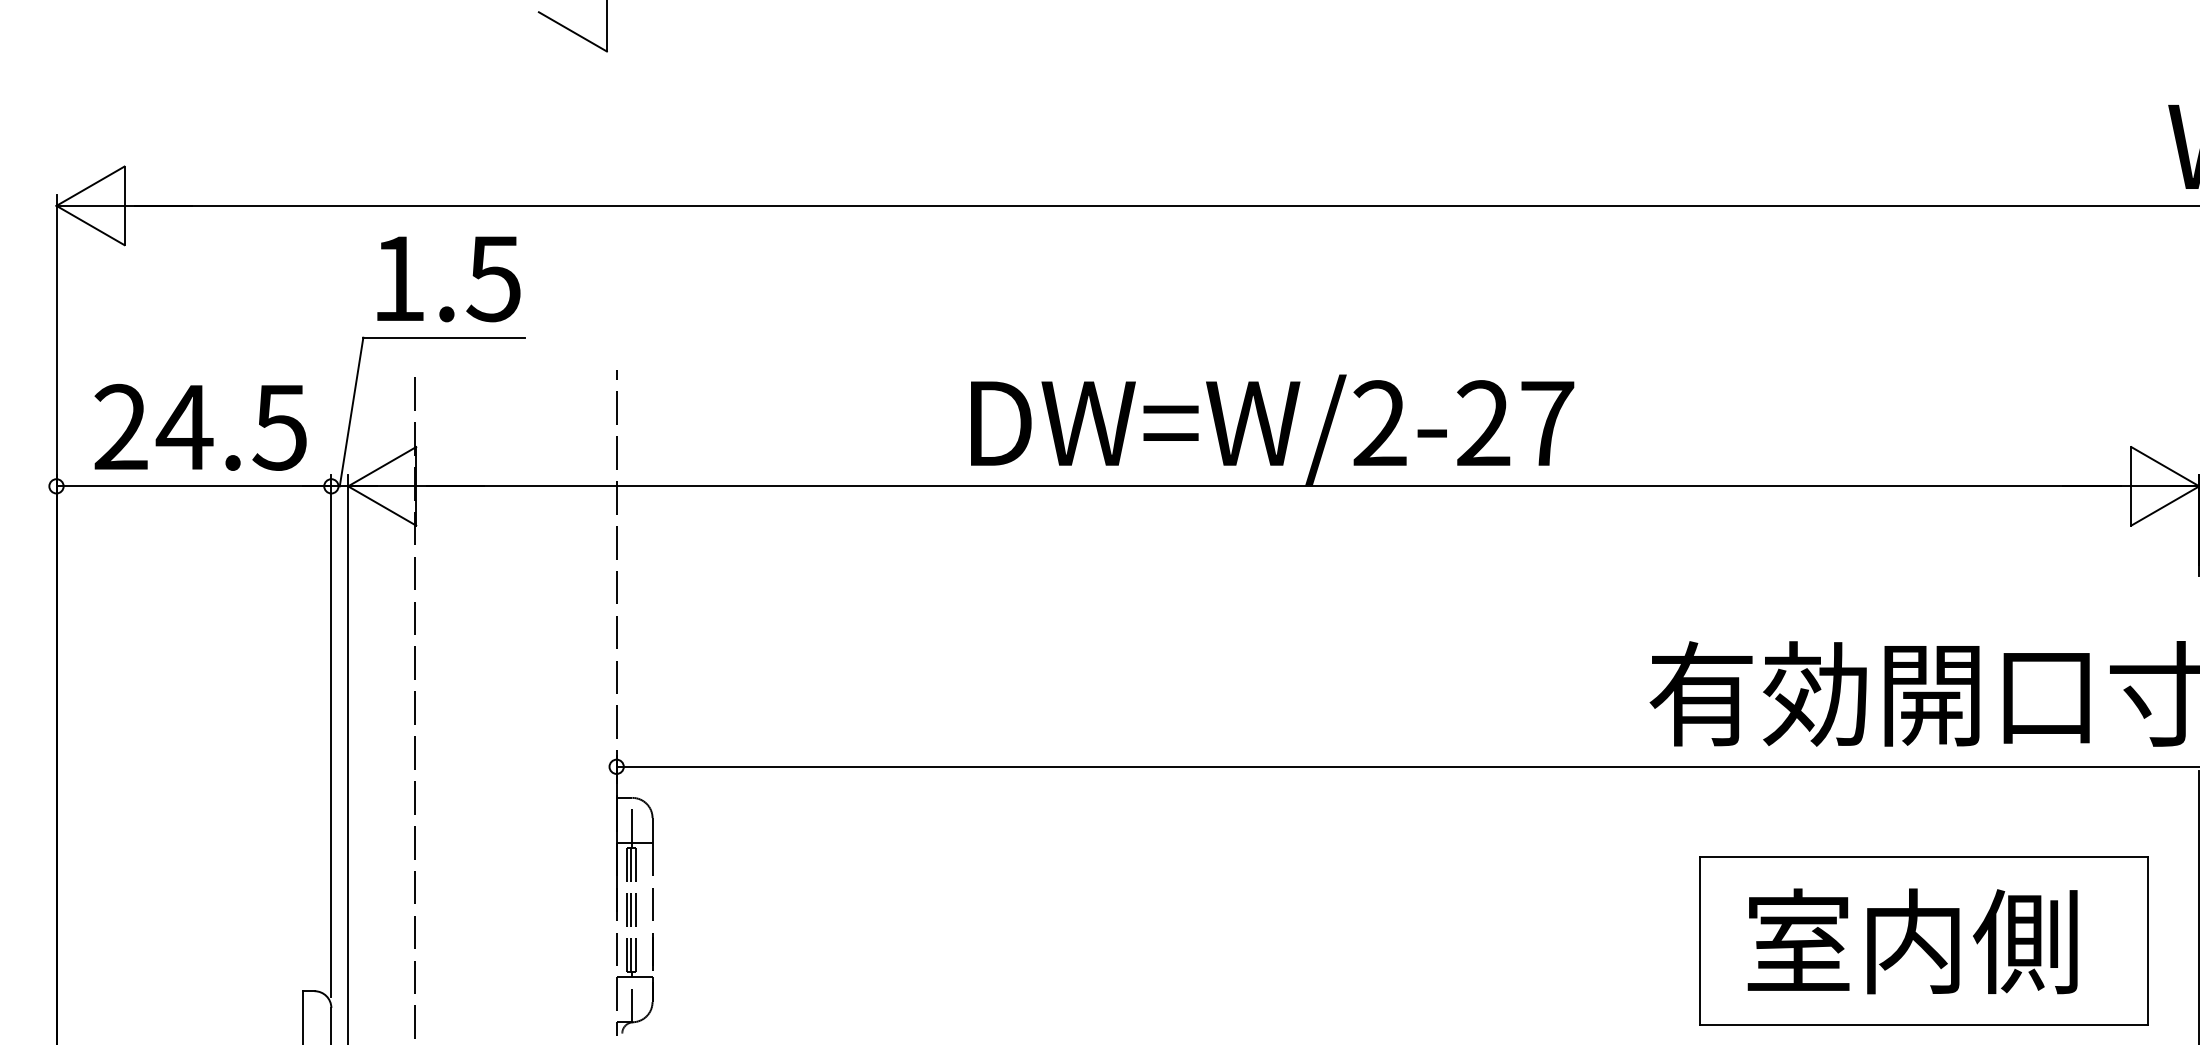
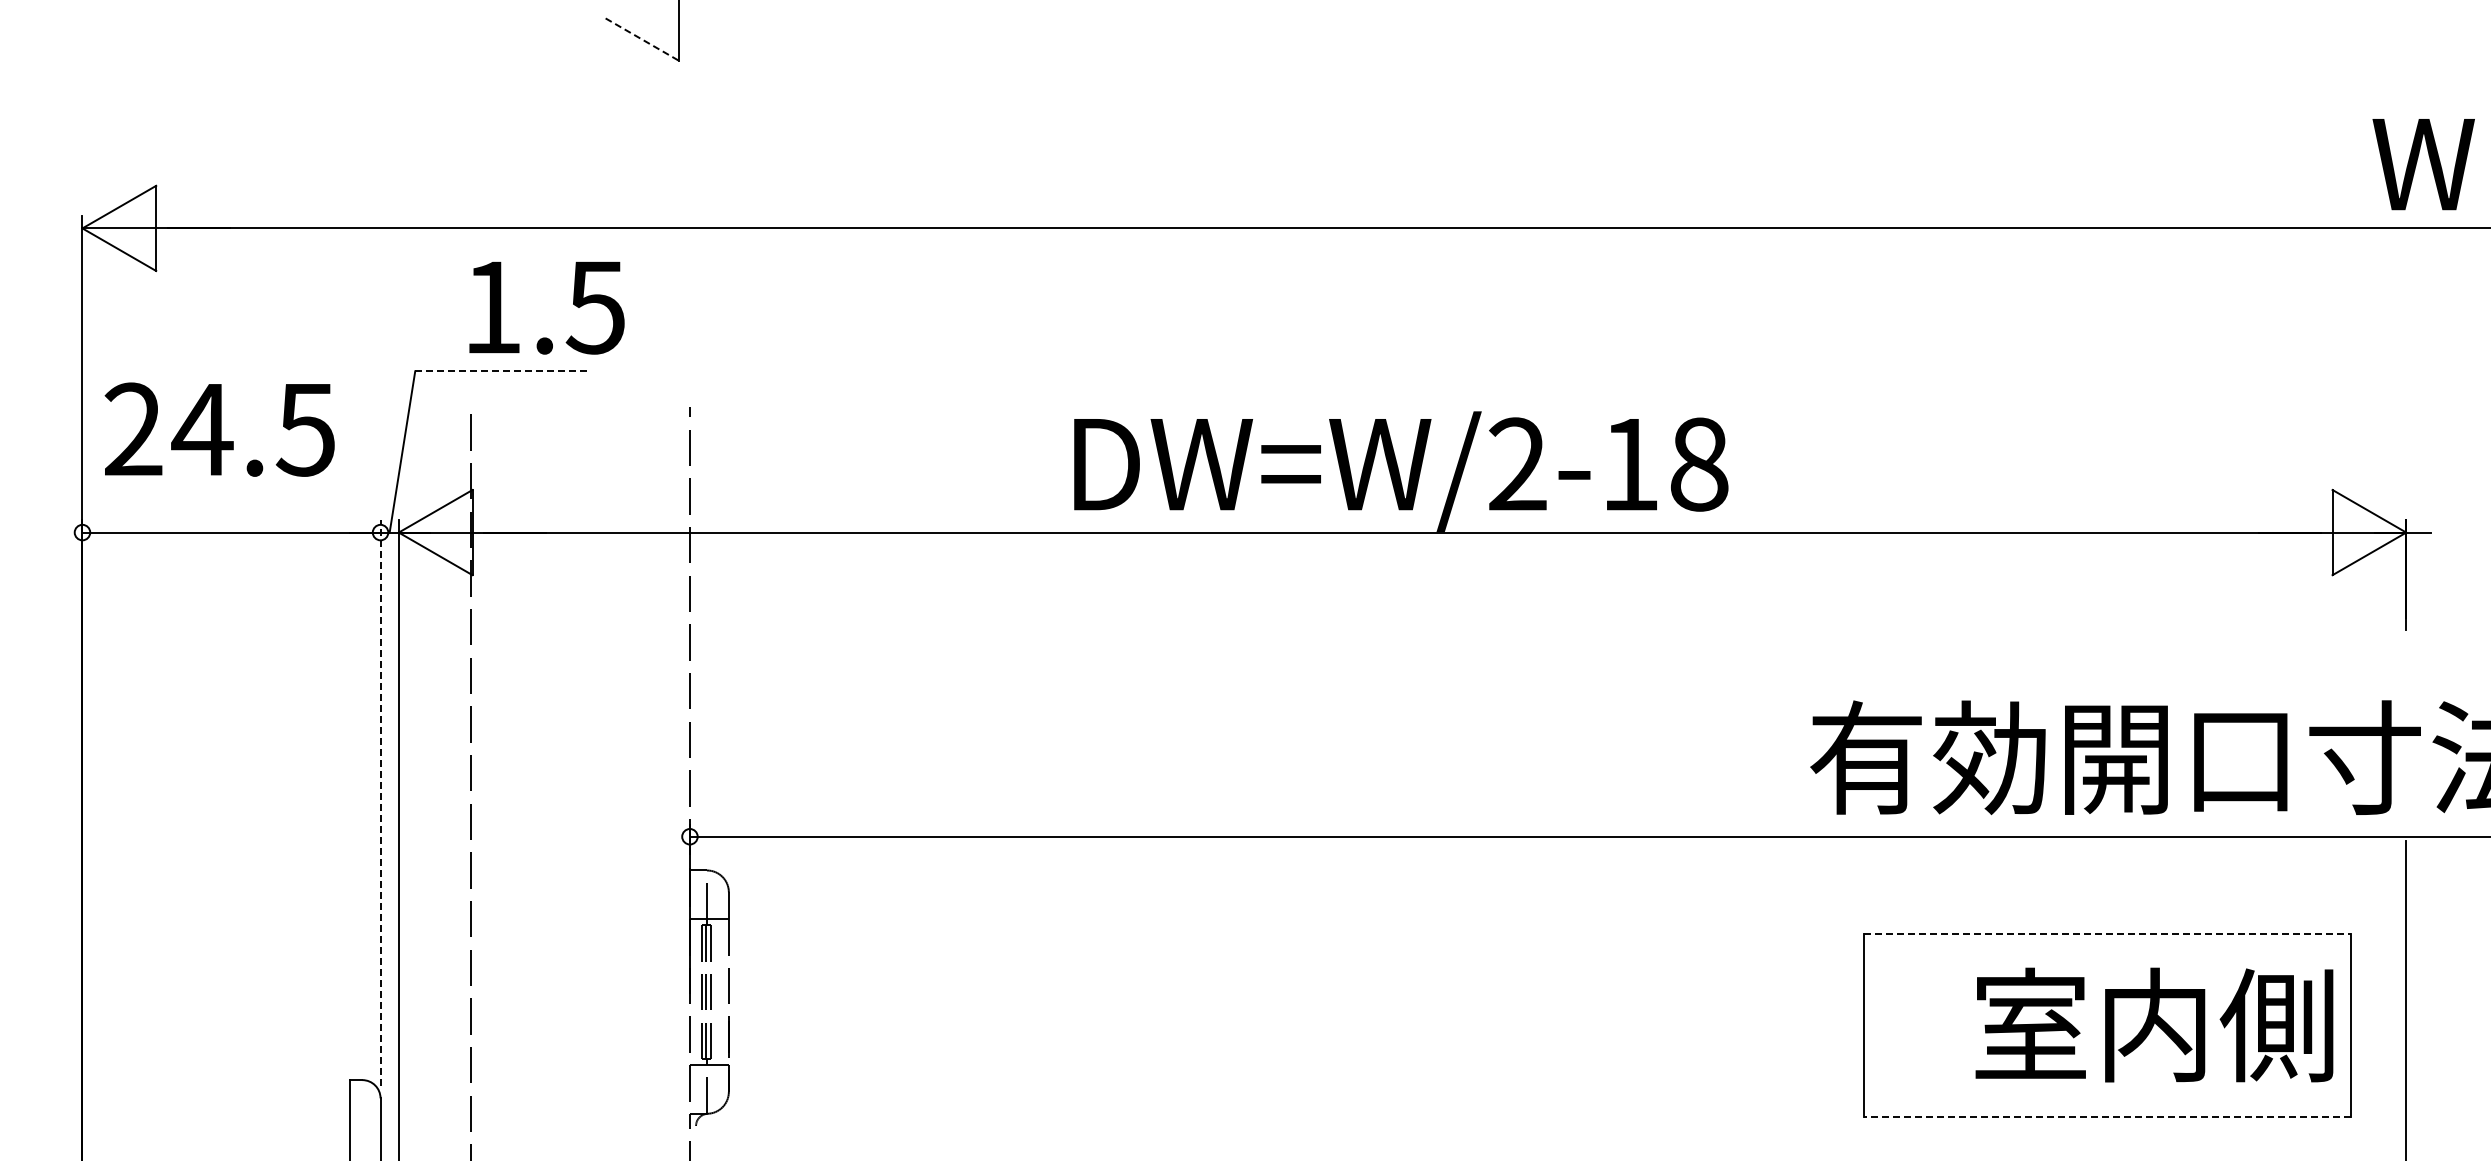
line: (572, 31) -> (642, 39), solid -> dashed
text: (448, 278) -> (546, 307), moved
line: (443, 337) -> (502, 371), solid -> dashed
text: (1515, 423) -> (1664, 464), DW=W/2-27 -> DW=W/2-18
text: (200, 427) -> (219, 429), moved
line: (331, 736) -> (380, 803), solid -> dashed
line: (1924, 856) -> (2108, 934), solid -> dashed
text: (1912, 940) -> (2154, 1024), moved
line: (1923, 1024) -> (2107, 1116), solid -> dashed

